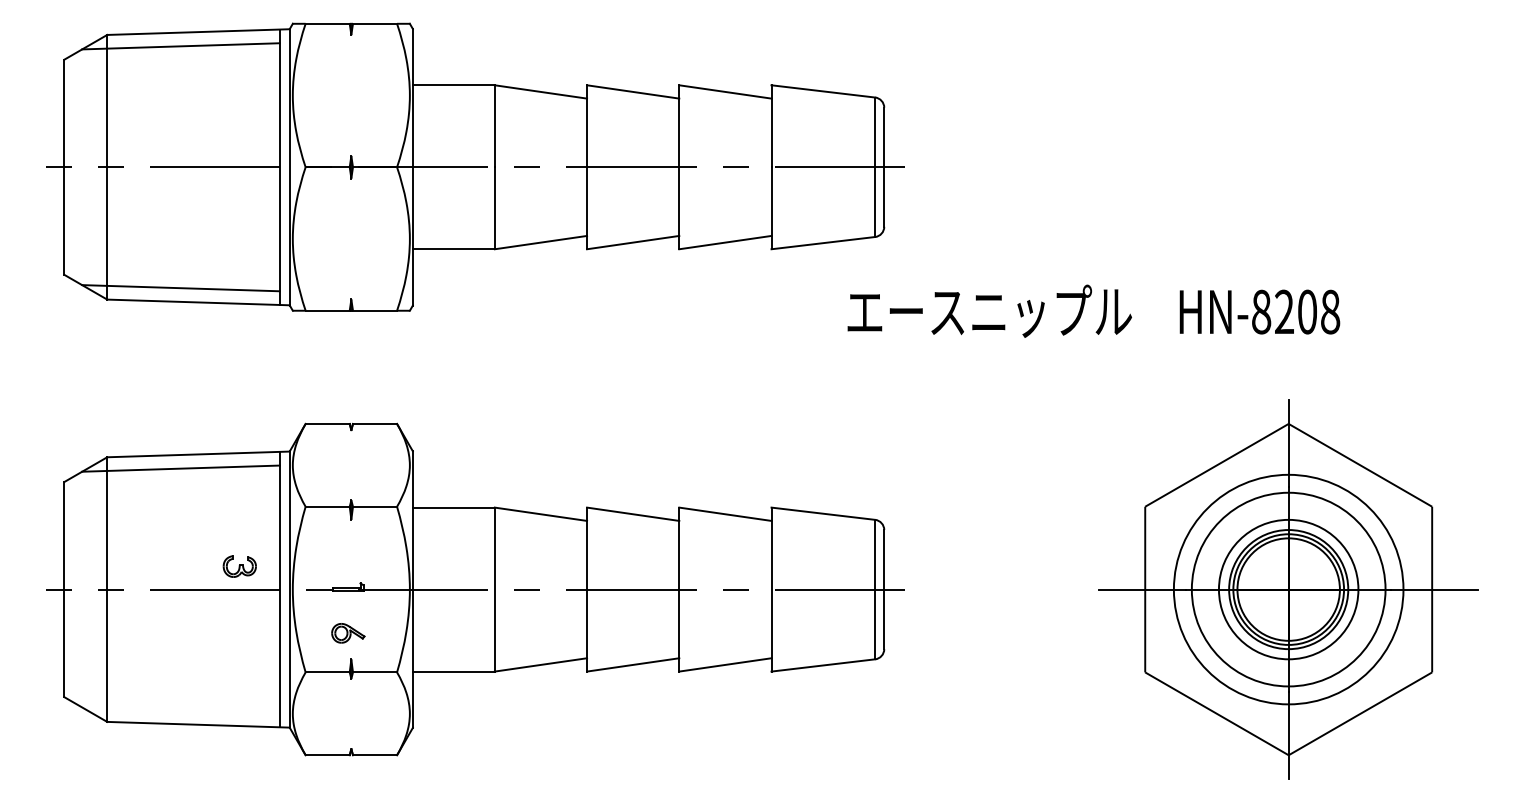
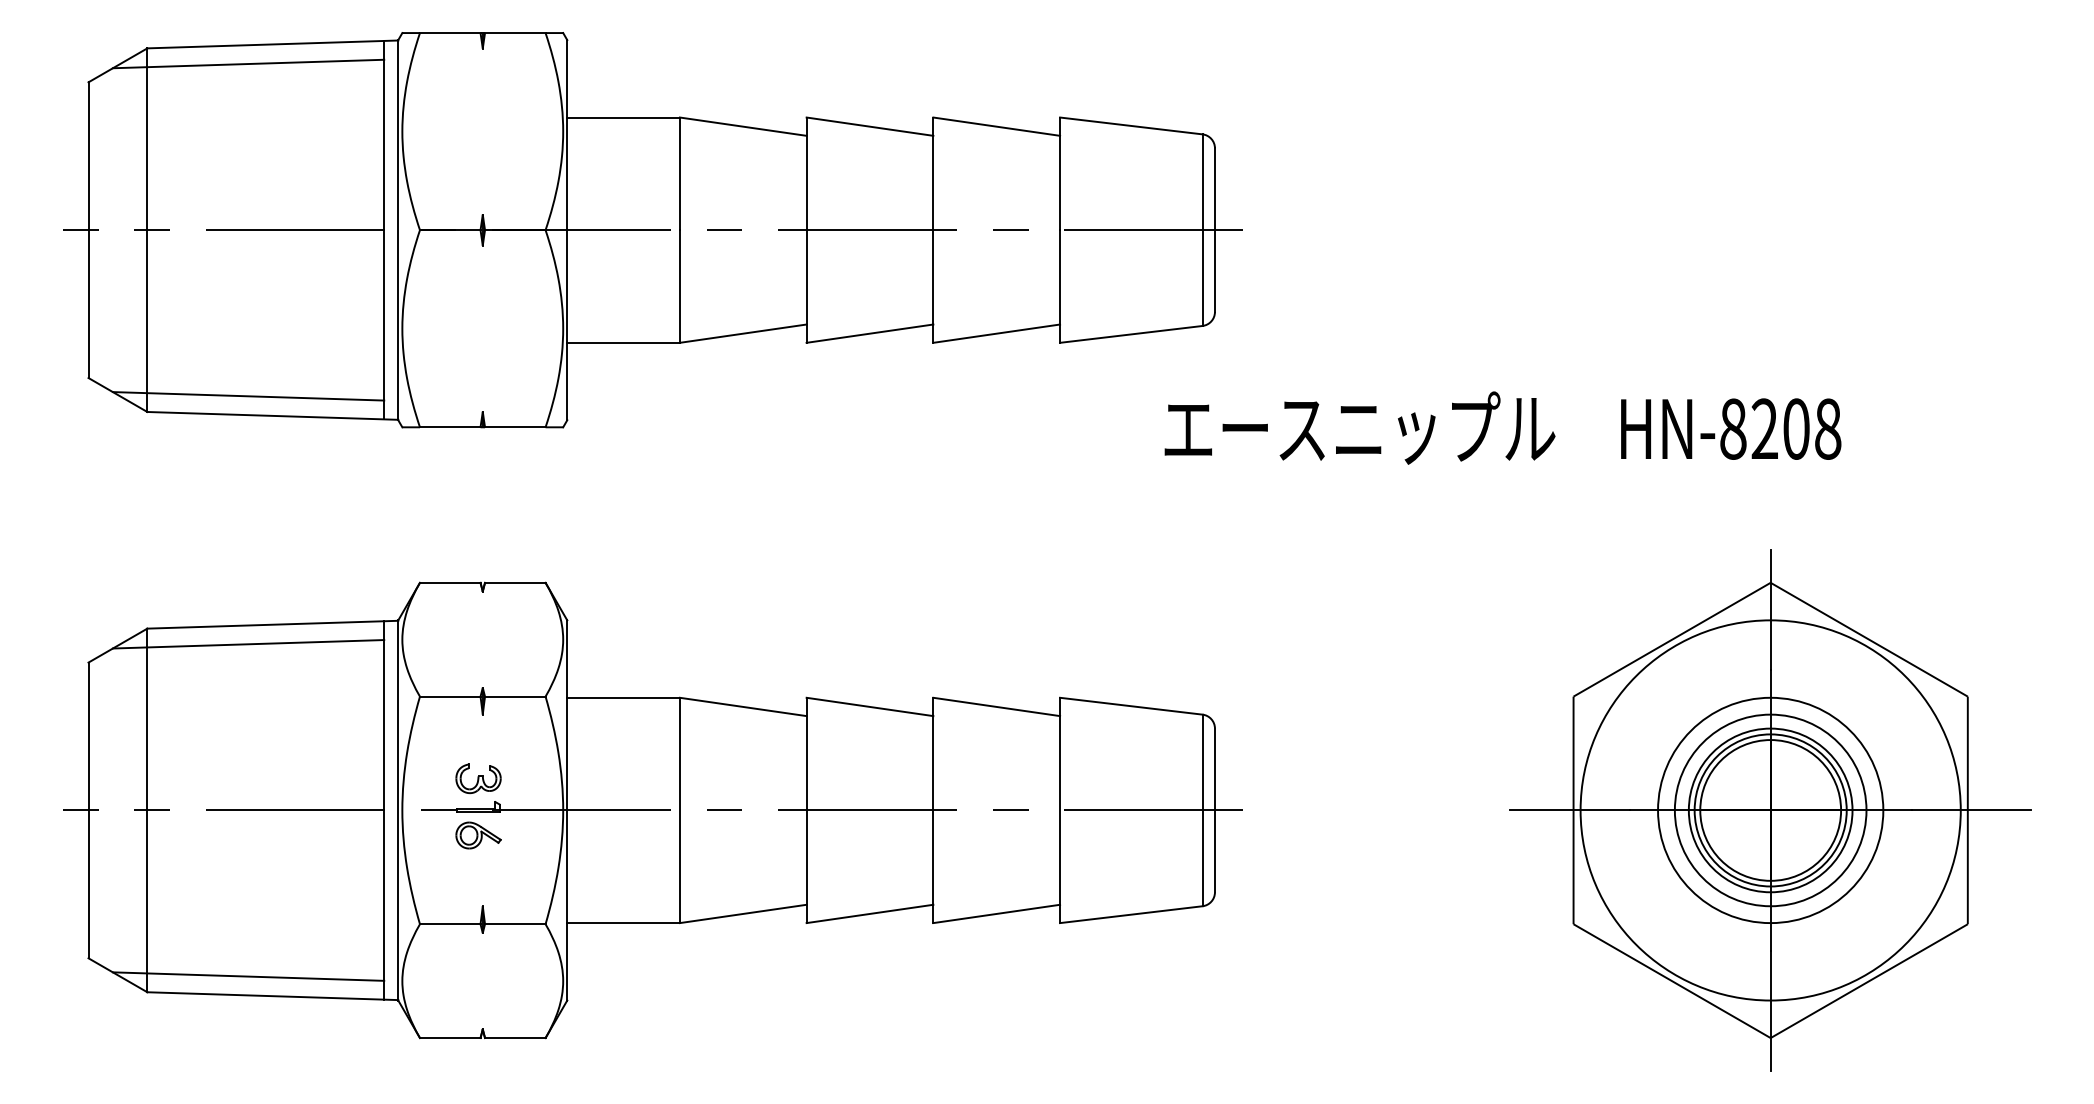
part: (239, 566) -> (478, 778), moved
circle: (1288, 589) -> (1770, 810), size x0.71
circle: (1288, 589) -> (1770, 810), size x1.43
part: (348, 633) -> (478, 835), moved
line: (180, 710) -> (248, 976), added

